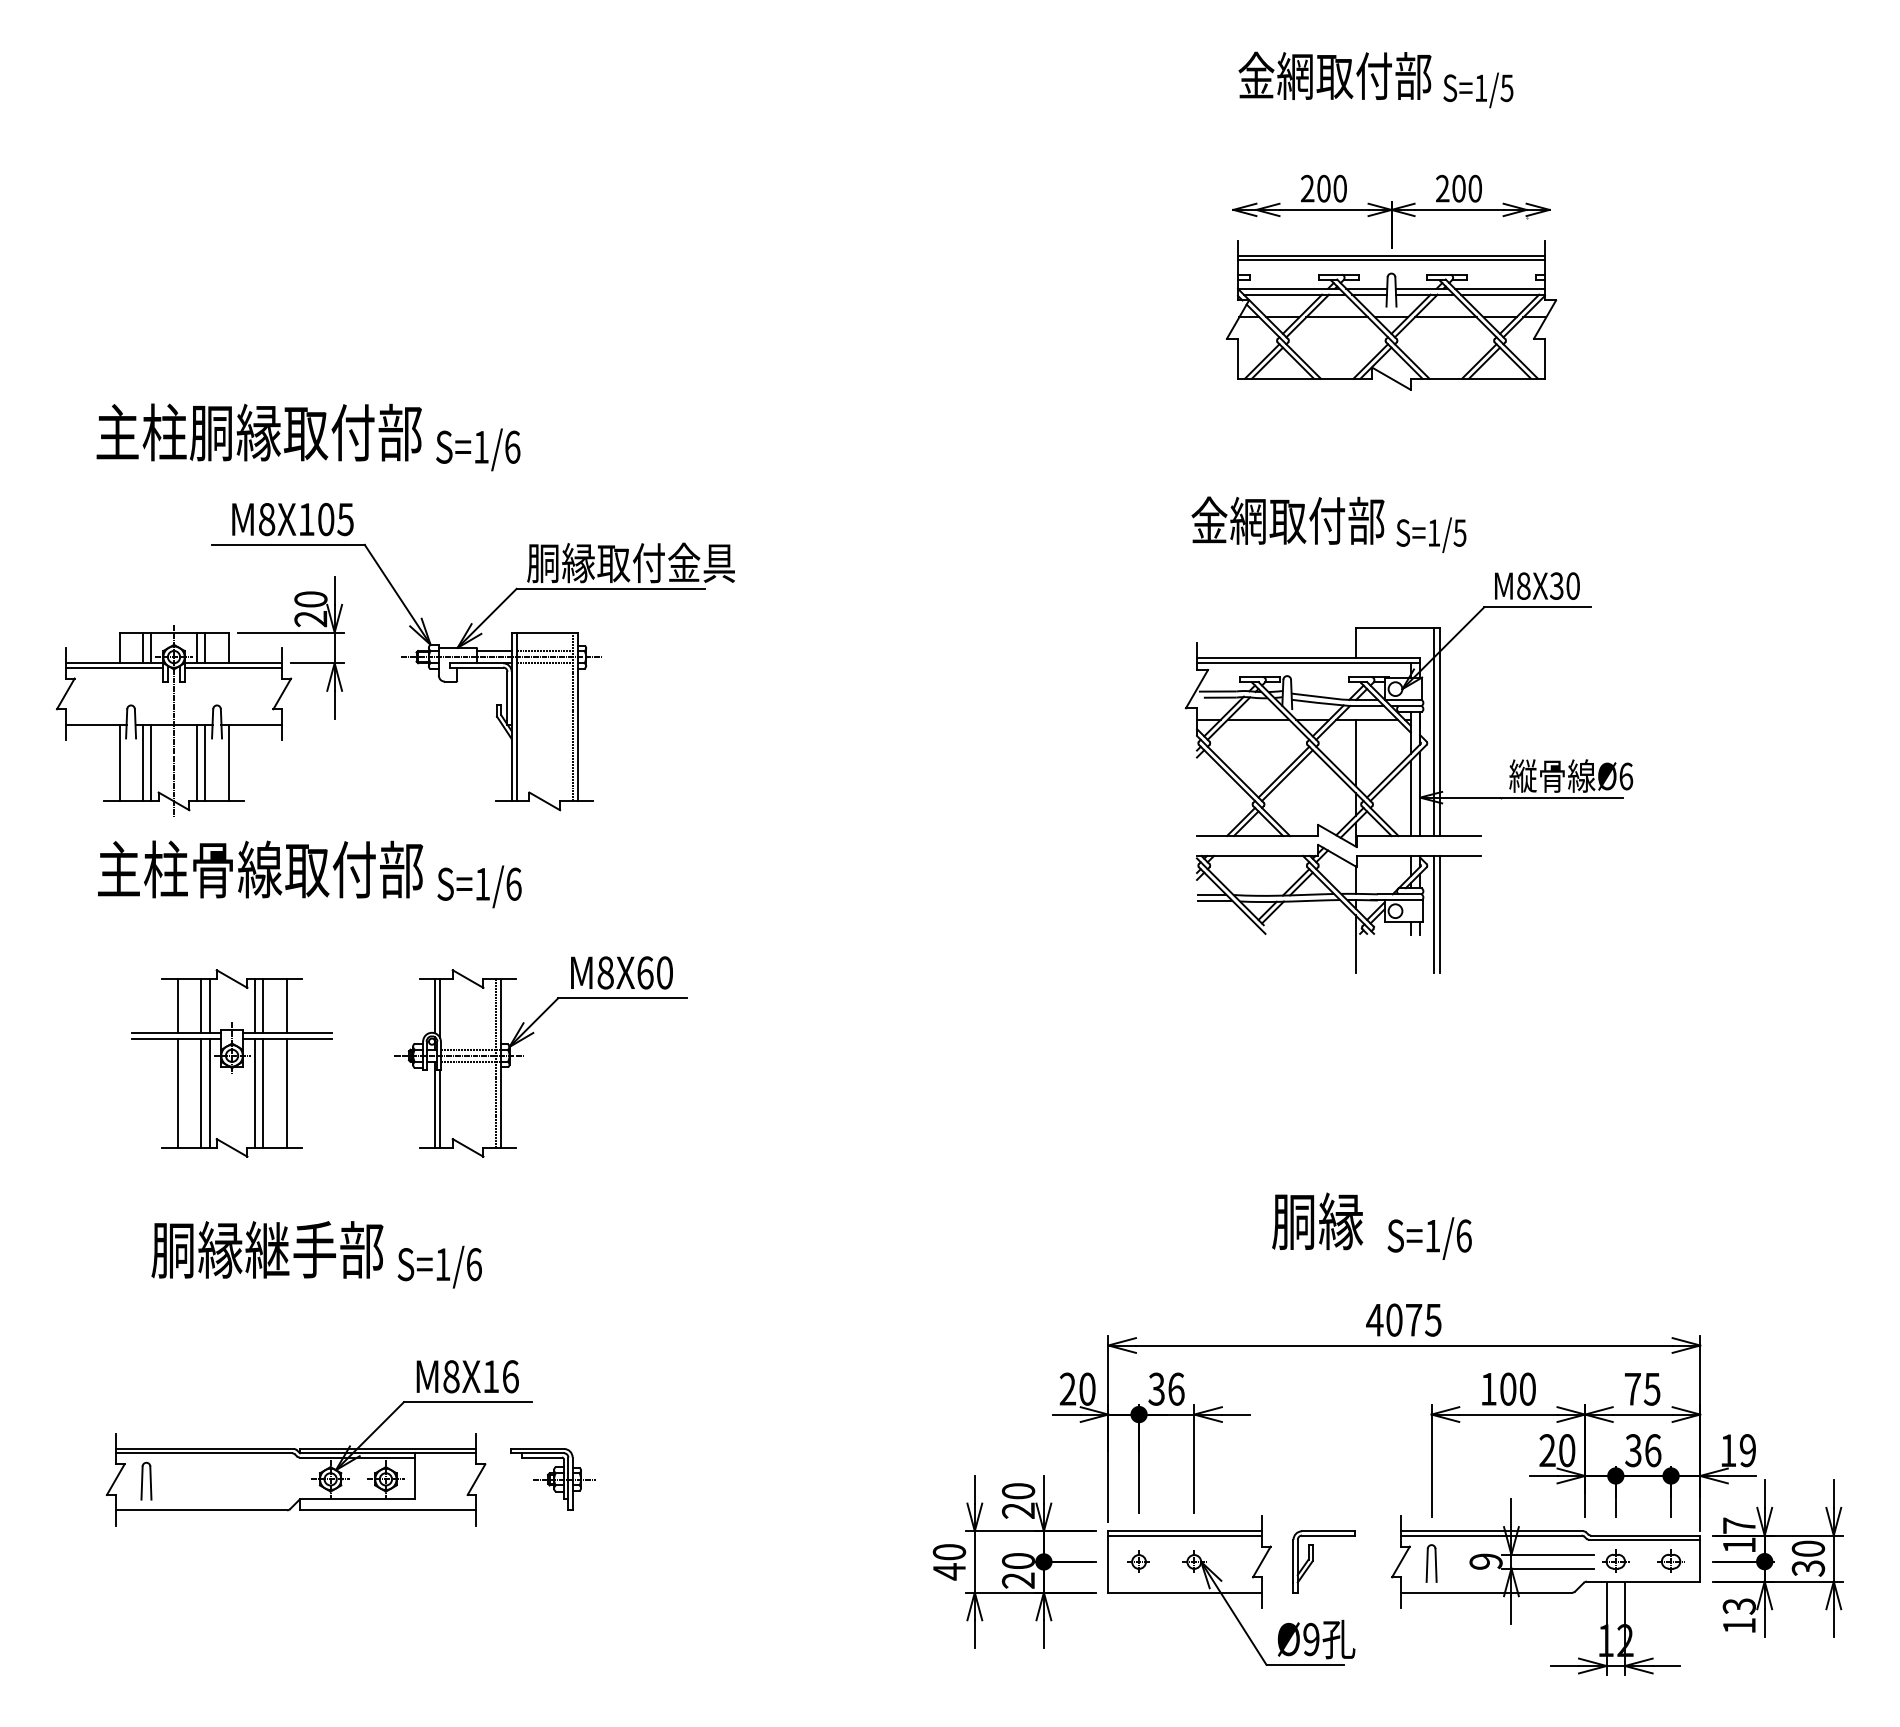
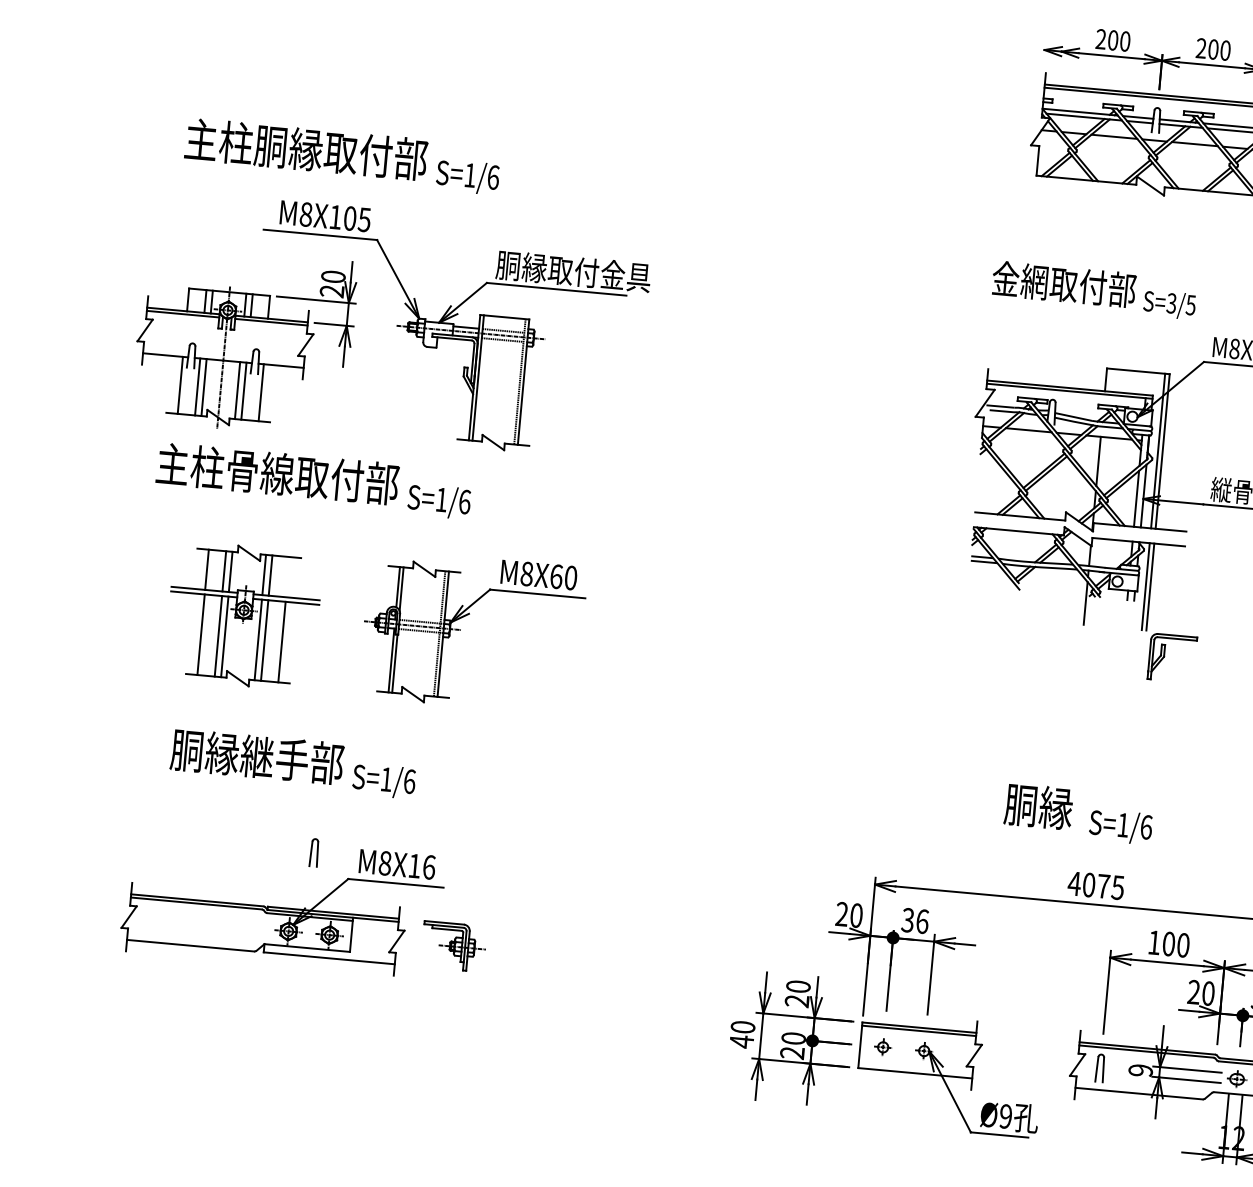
text: (1433, 532) -> (1171, 303), S=1/5 -> S=3/5
line: (286, 1006) -> (287, 577), removed
part: (146, 1480) -> (314, 852), moved
part: (1313, 1561) -> (1164, 657), moved

